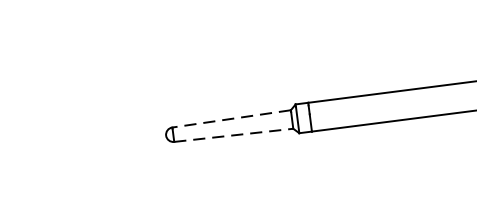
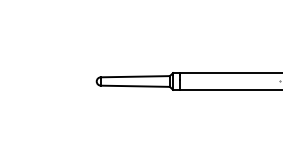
line: (230, 118) -> (134, 76), dashed -> solid
line: (233, 135) -> (135, 86), dashed -> solid

